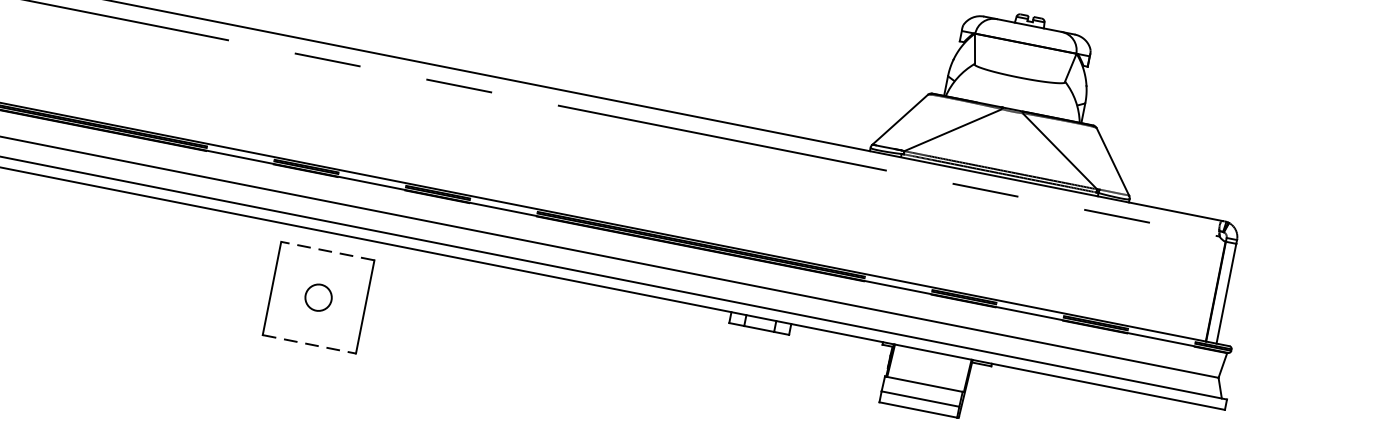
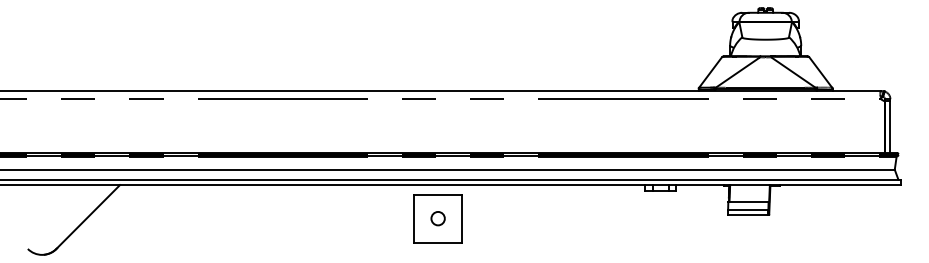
line: (326, 250) -> (437, 194), dashed -> solid
line: (310, 343) -> (438, 242), dashed -> solid

